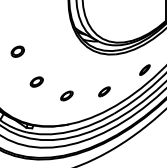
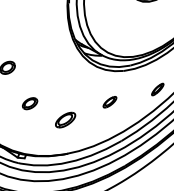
part: (104, 91) -> (109, 101), moved
part: (66, 95) -> (65, 119), size x1.4

